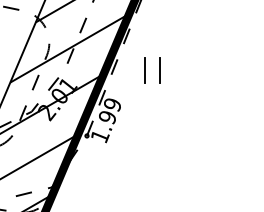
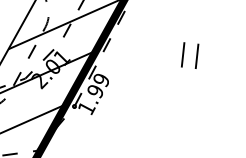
part: (145, 70) -> (183, 54), moved

